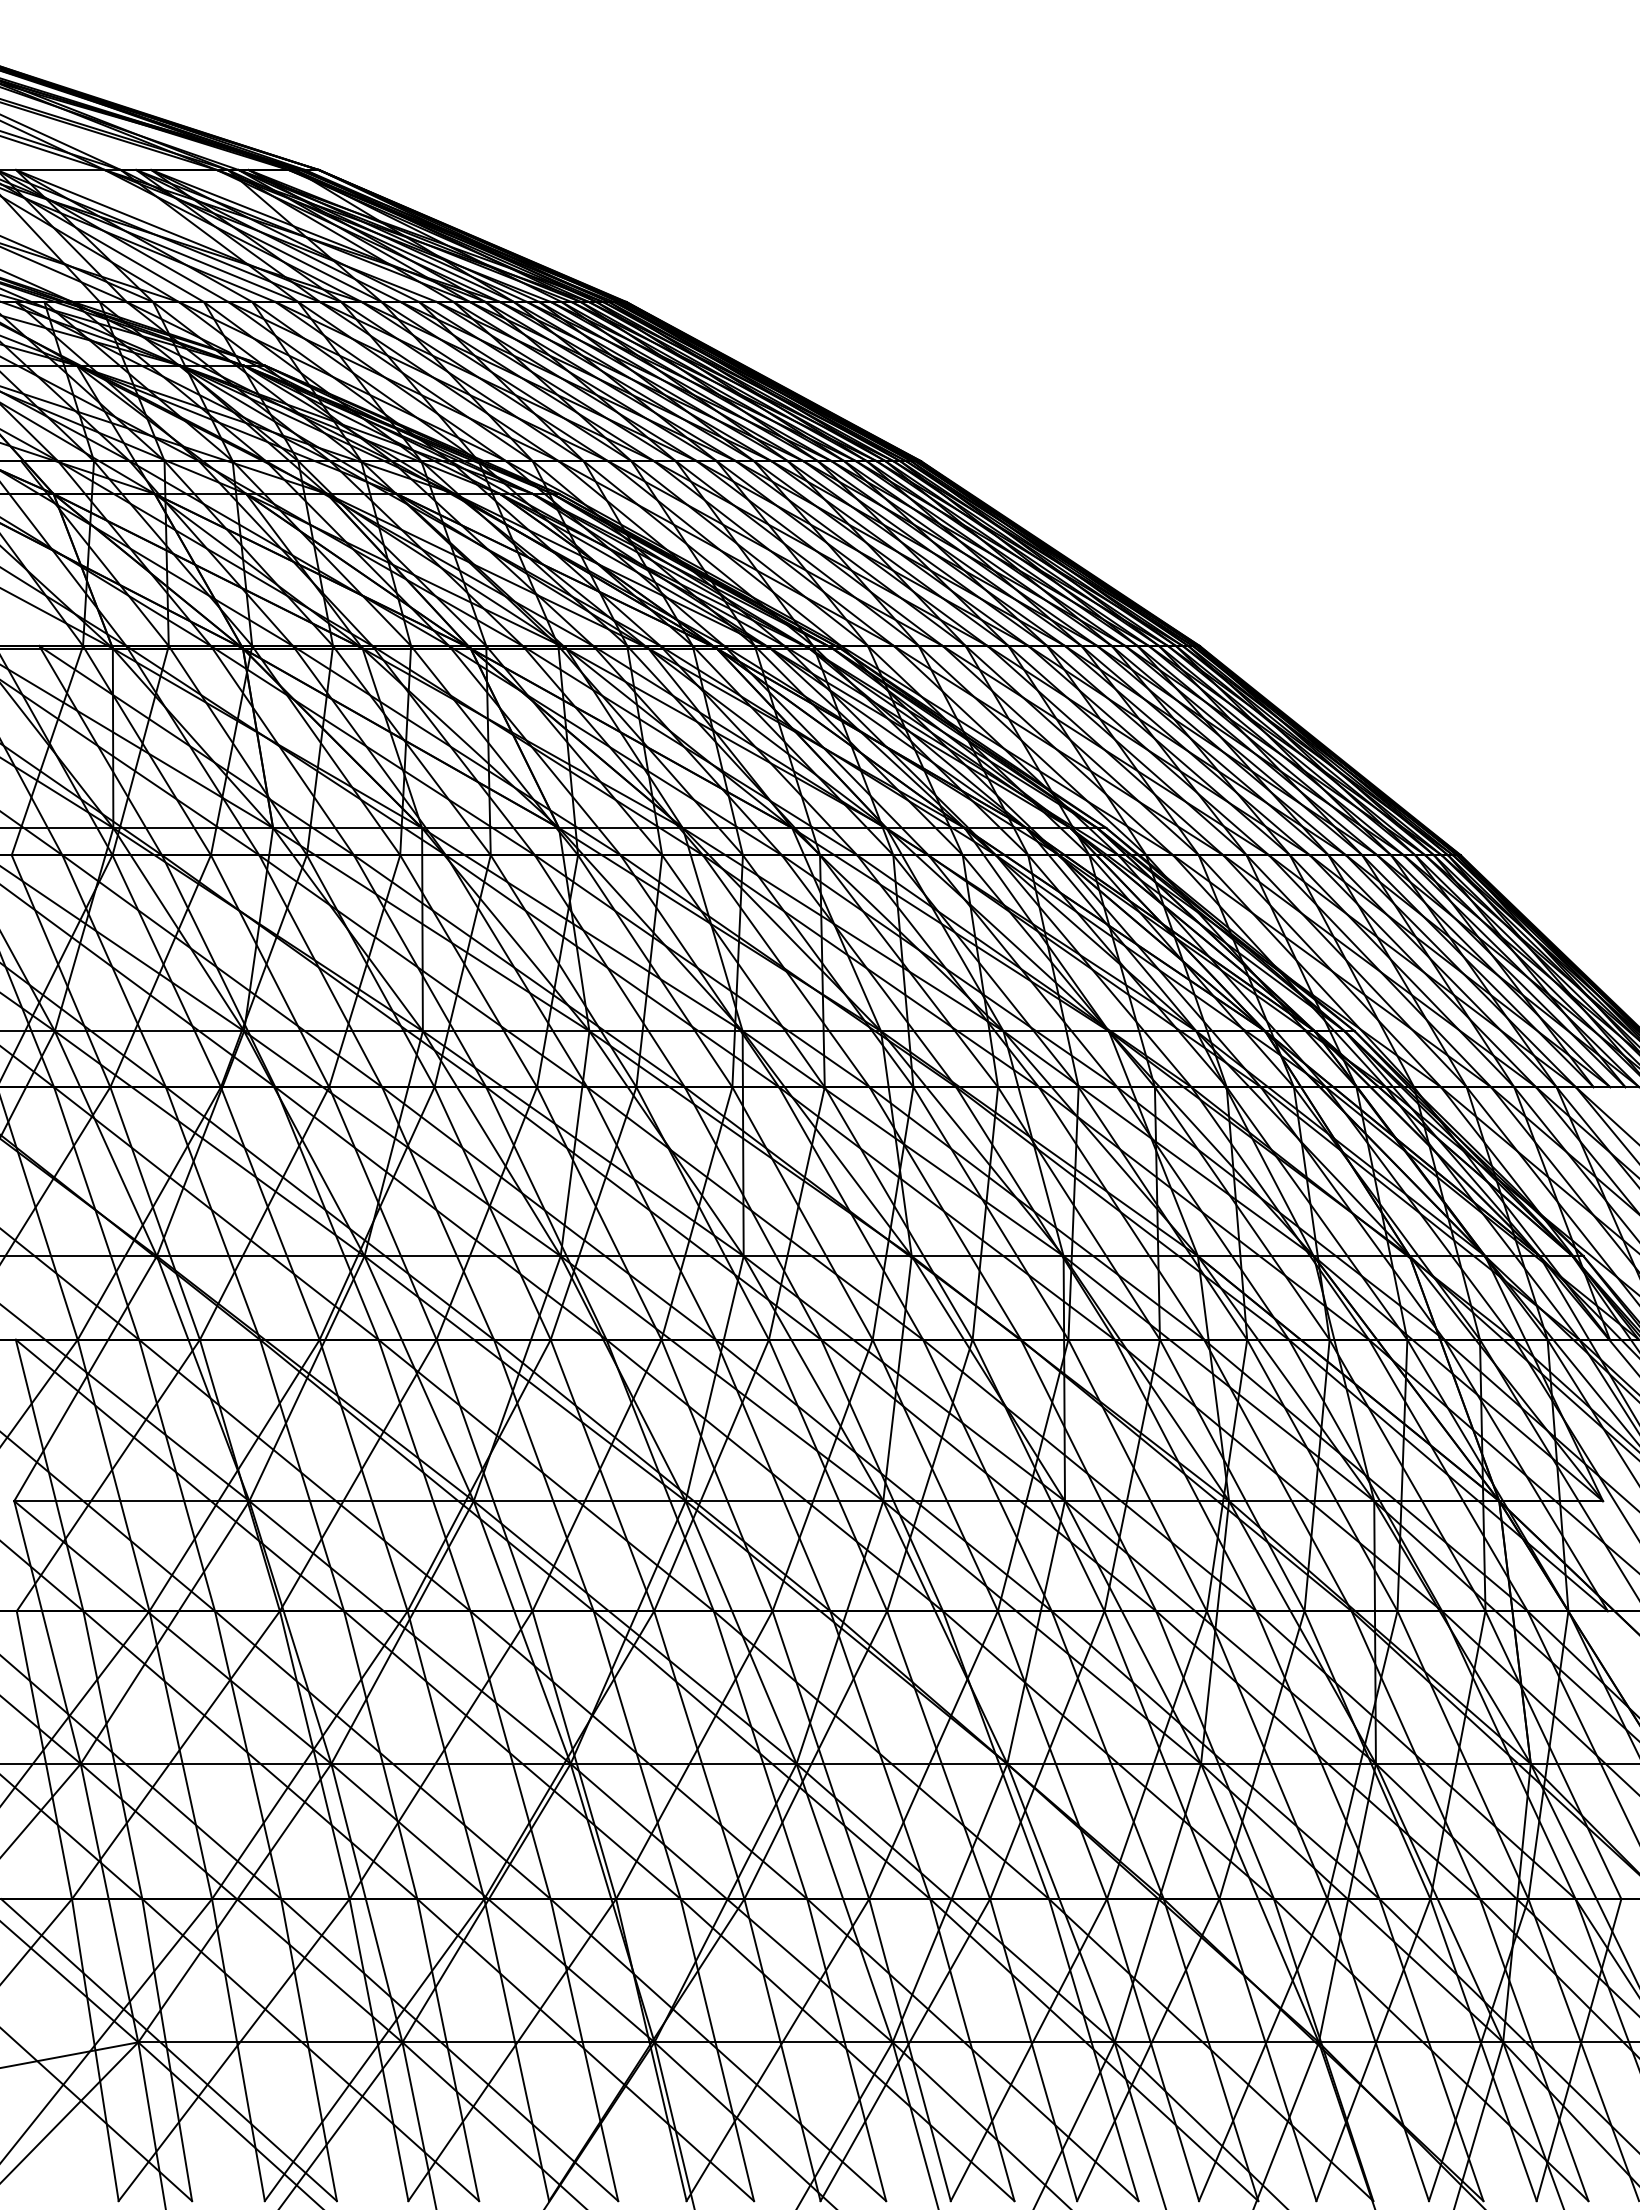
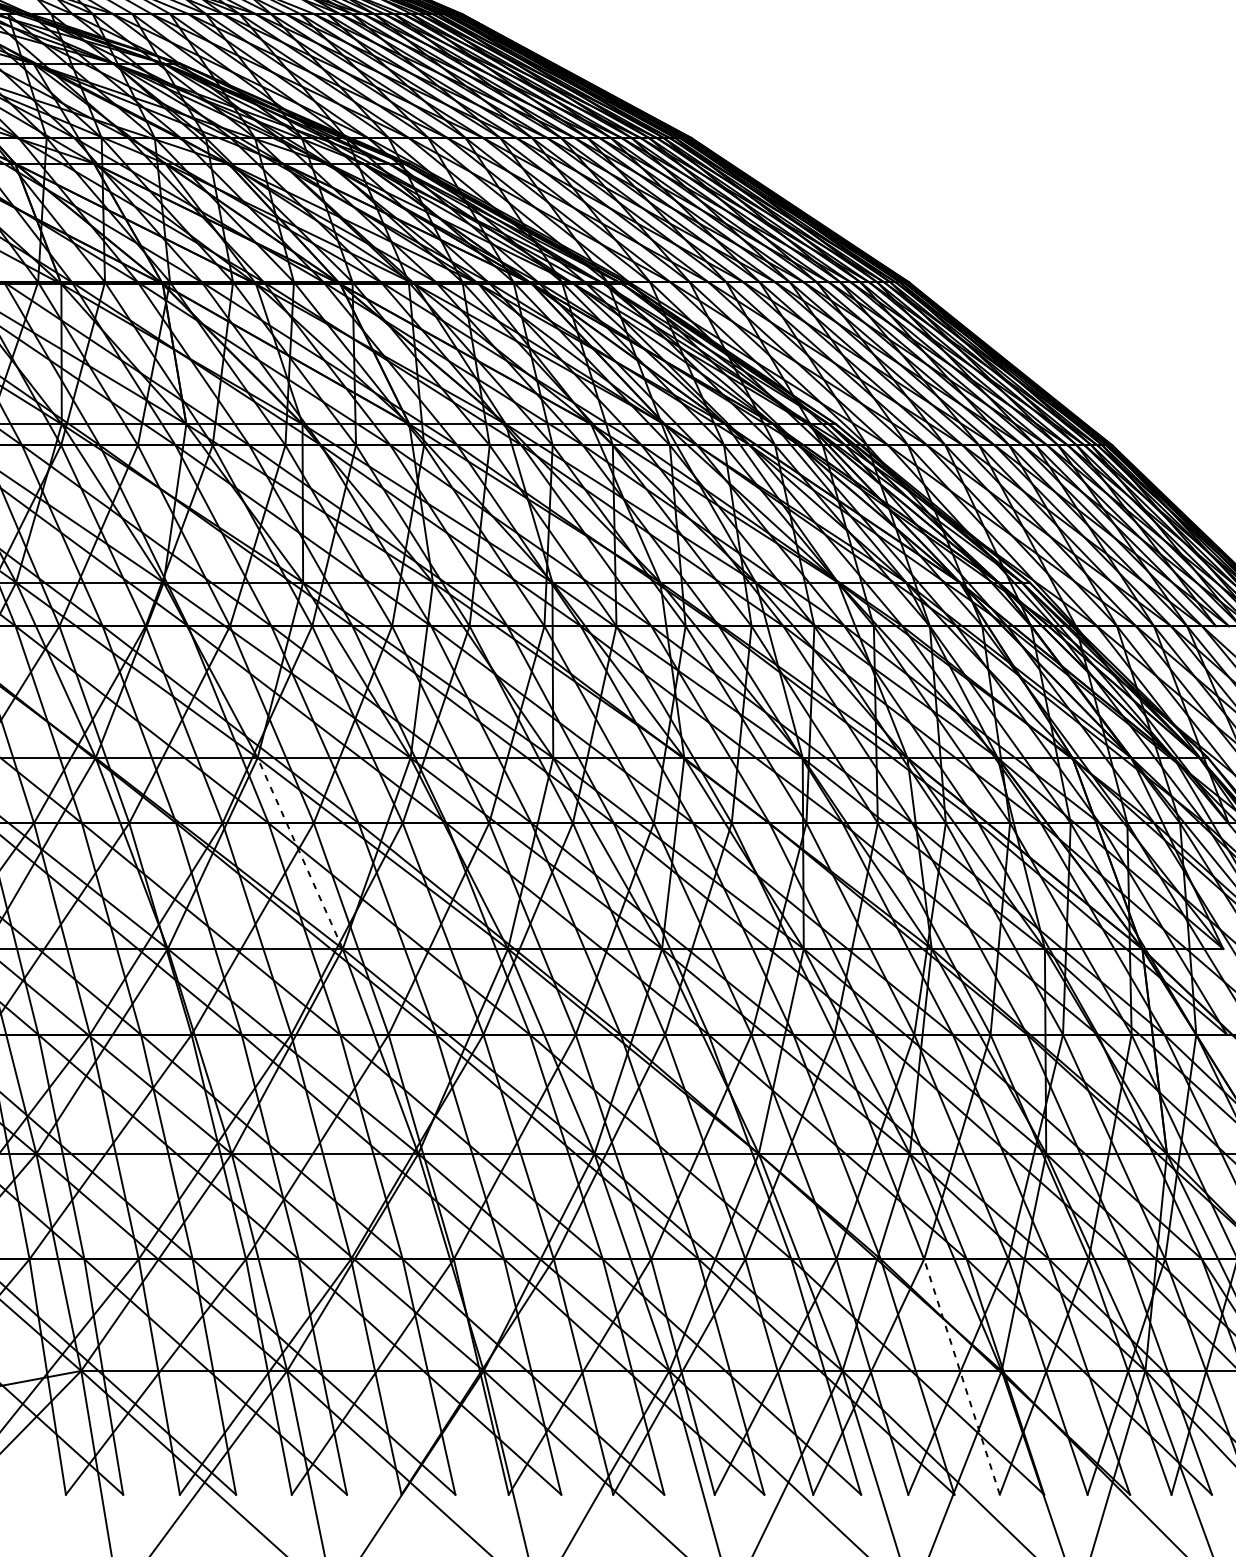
line: (418, 1378) -> (299, 853), solid -> dashed
line: (1267, 2050) -> (961, 1377), solid -> dashed

